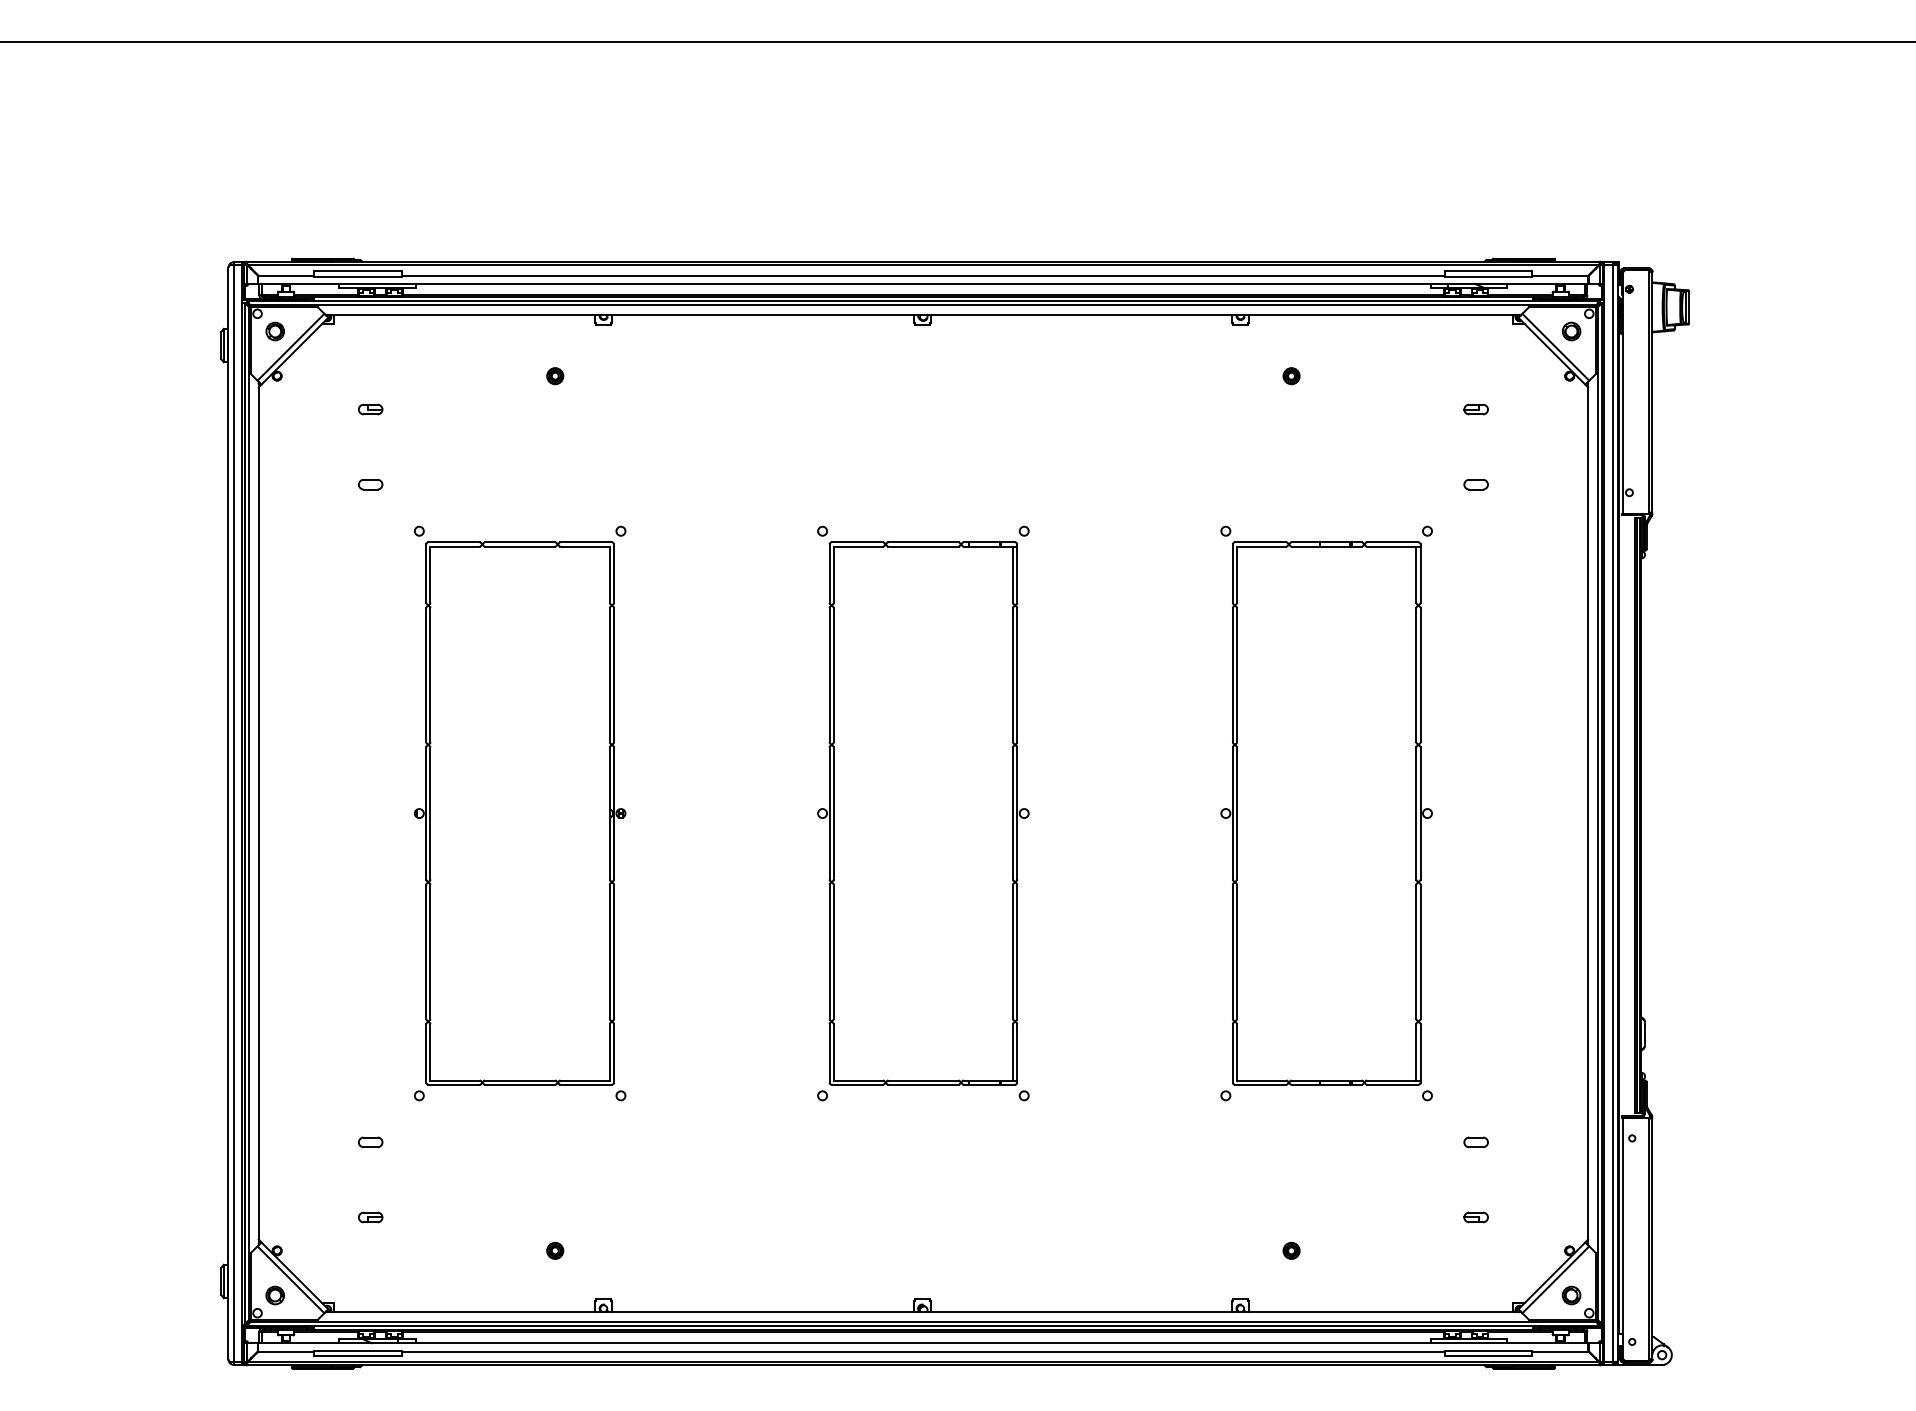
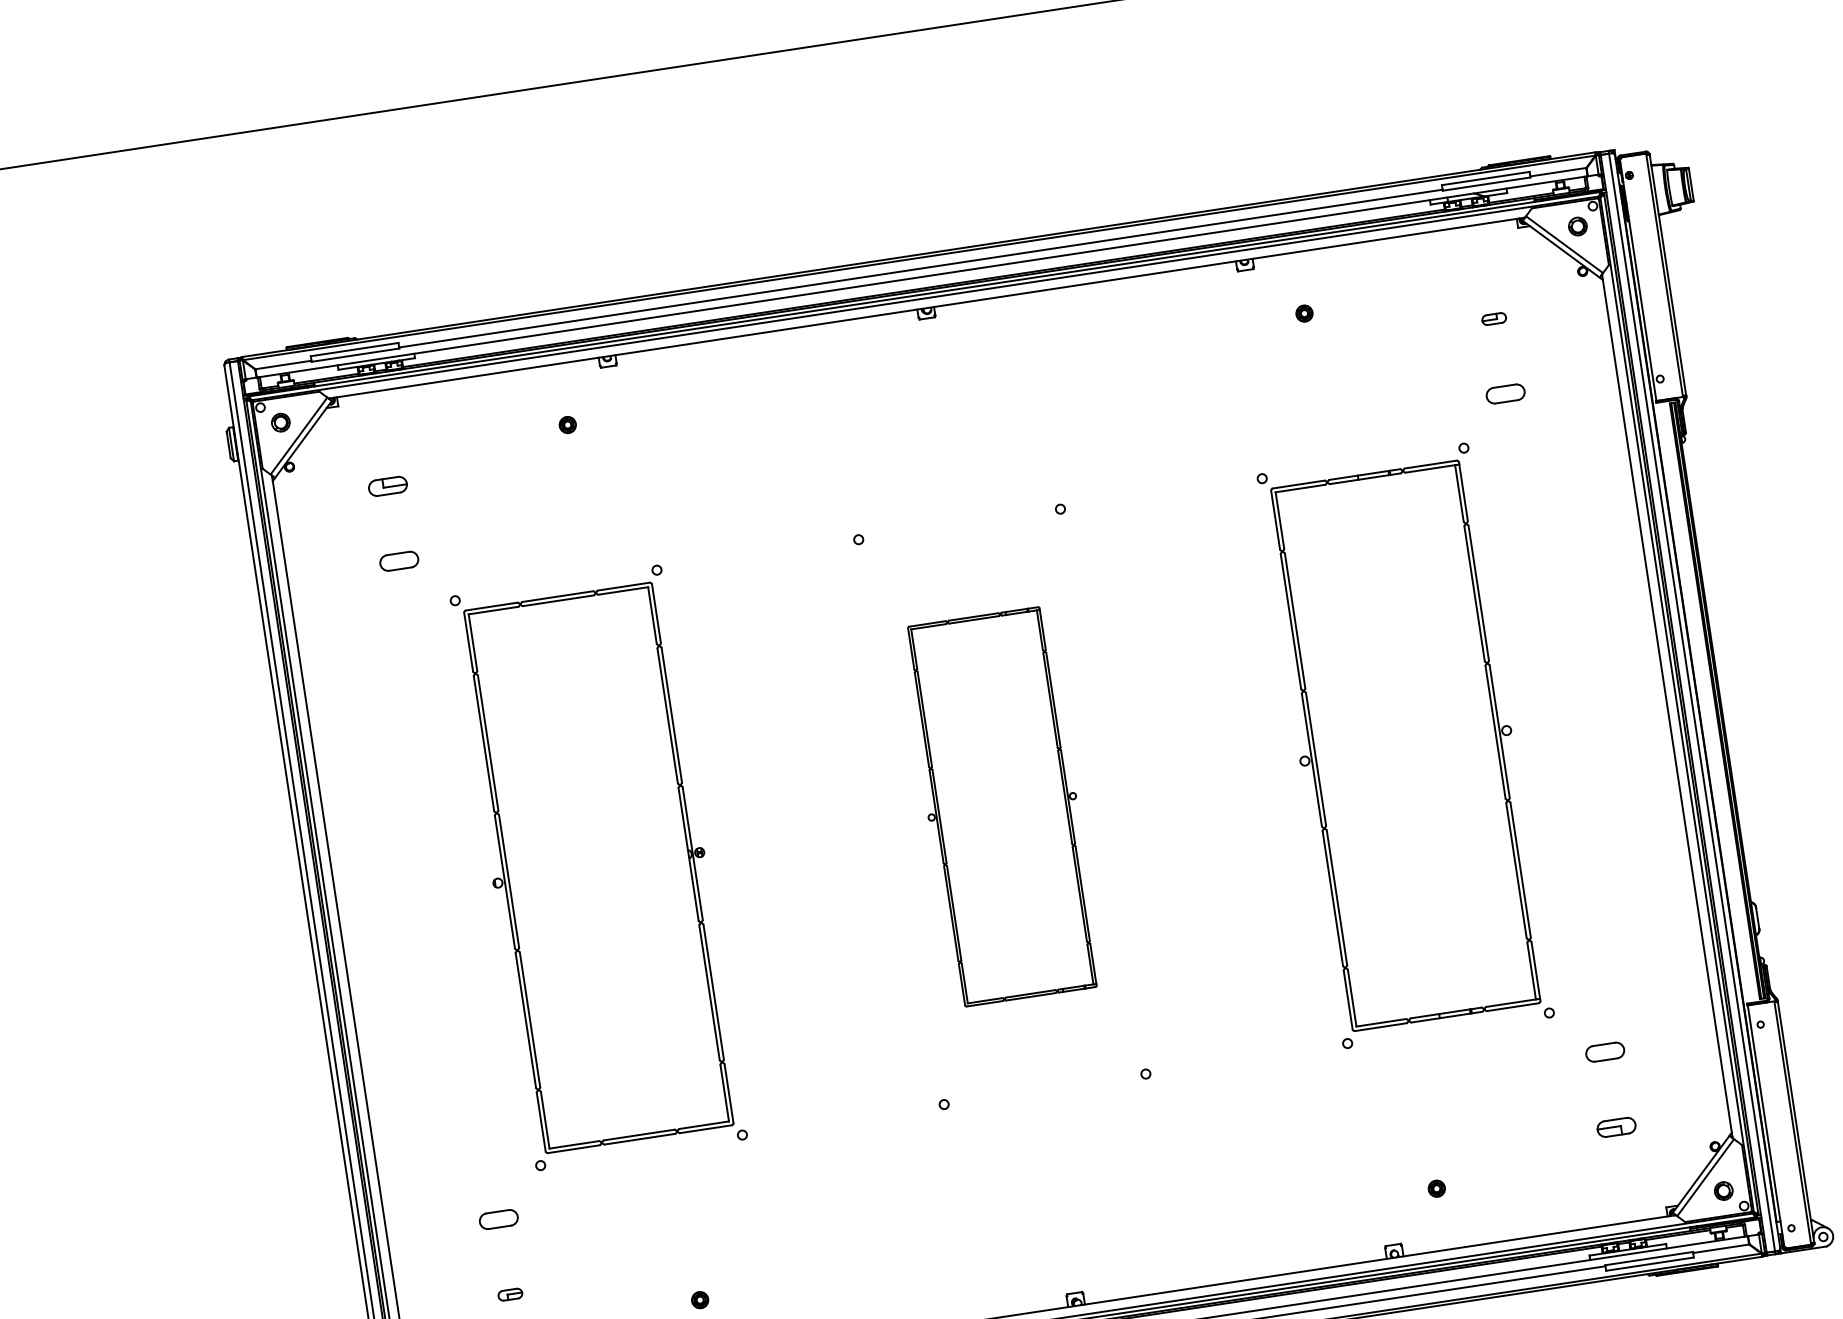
part: (370, 409) -> (387, 486), size x1.6
part: (370, 484) -> (399, 561), size x1.6
part: (1475, 484) -> (1504, 394), size x1.6
part: (923, 813) -> (1002, 806), size x0.7
part: (370, 1142) -> (498, 1219), size x1.6
part: (1475, 1142) -> (1604, 1052), size x1.6
part: (1475, 1217) -> (1615, 1127), size x1.6

